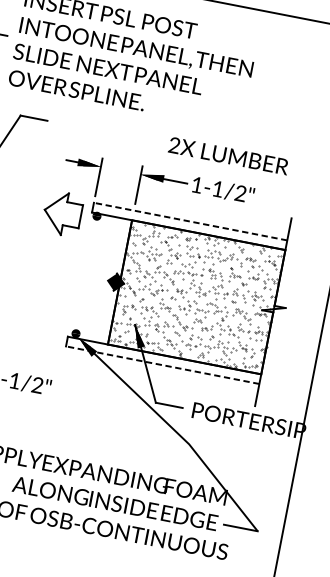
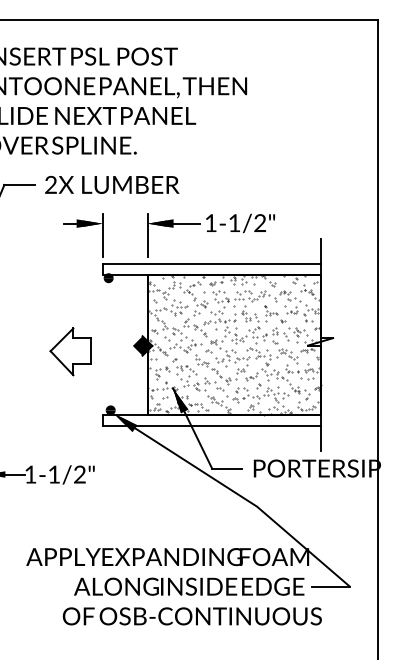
text: (229, 155) -> (112, 184), moved
part: (62, 213) -> (70, 351), moved
line: (190, 221) -> (211, 264), dashed -> solid
line: (162, 365) -> (211, 426), dashed -> solid

